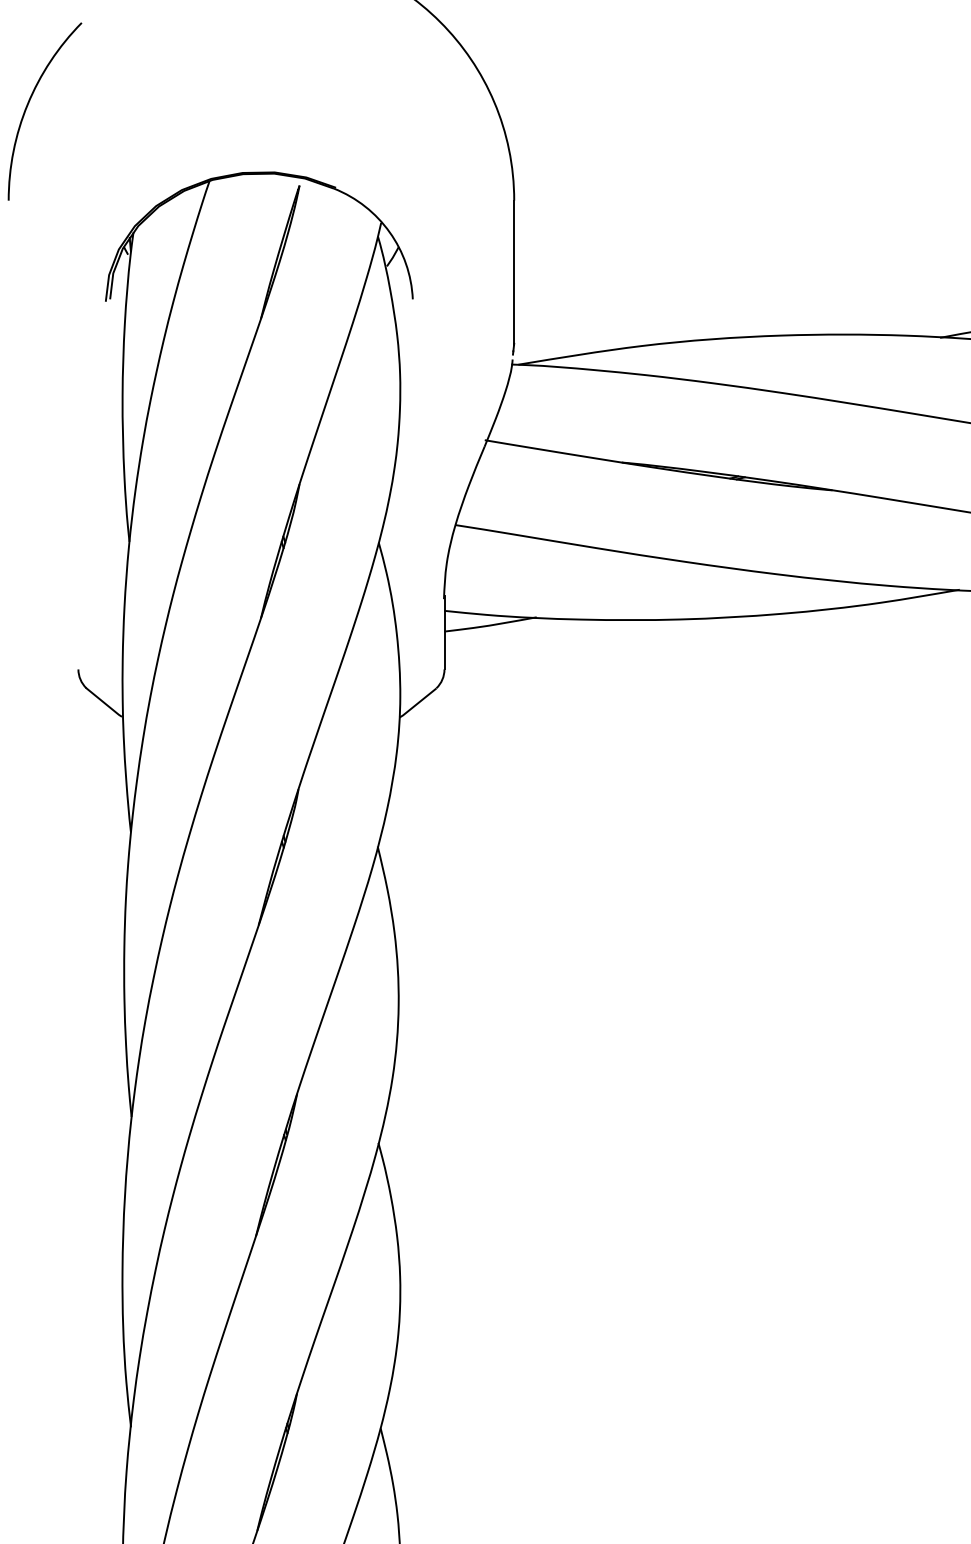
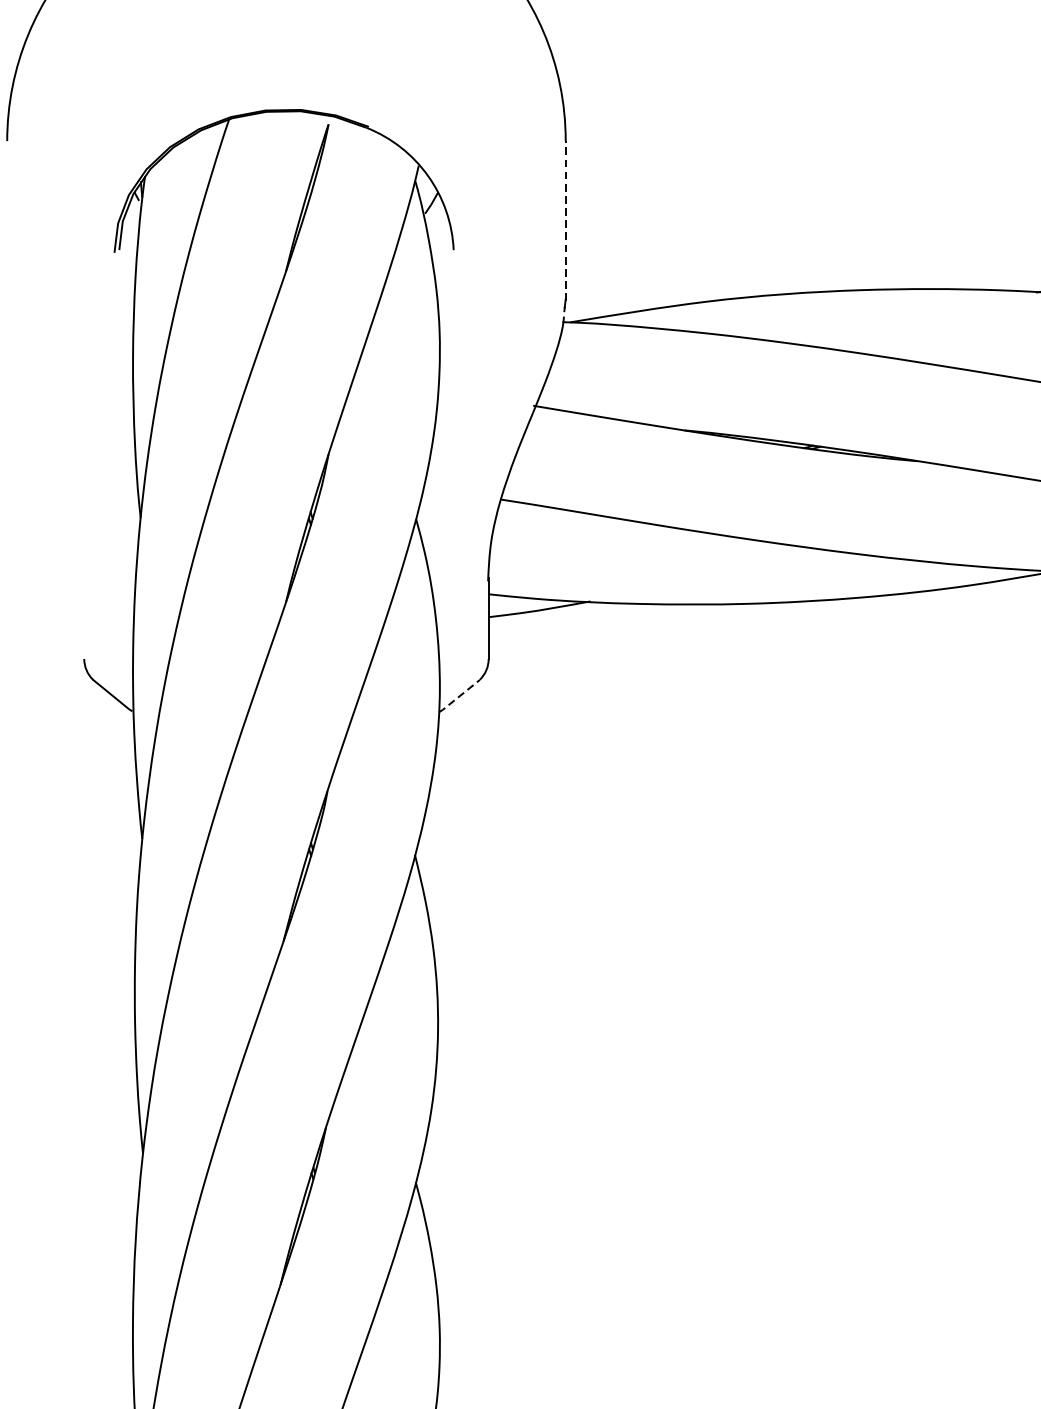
line: (514, 272) -> (566, 220), solid -> dashed
line: (417, 703) -> (458, 696), solid -> dashed

